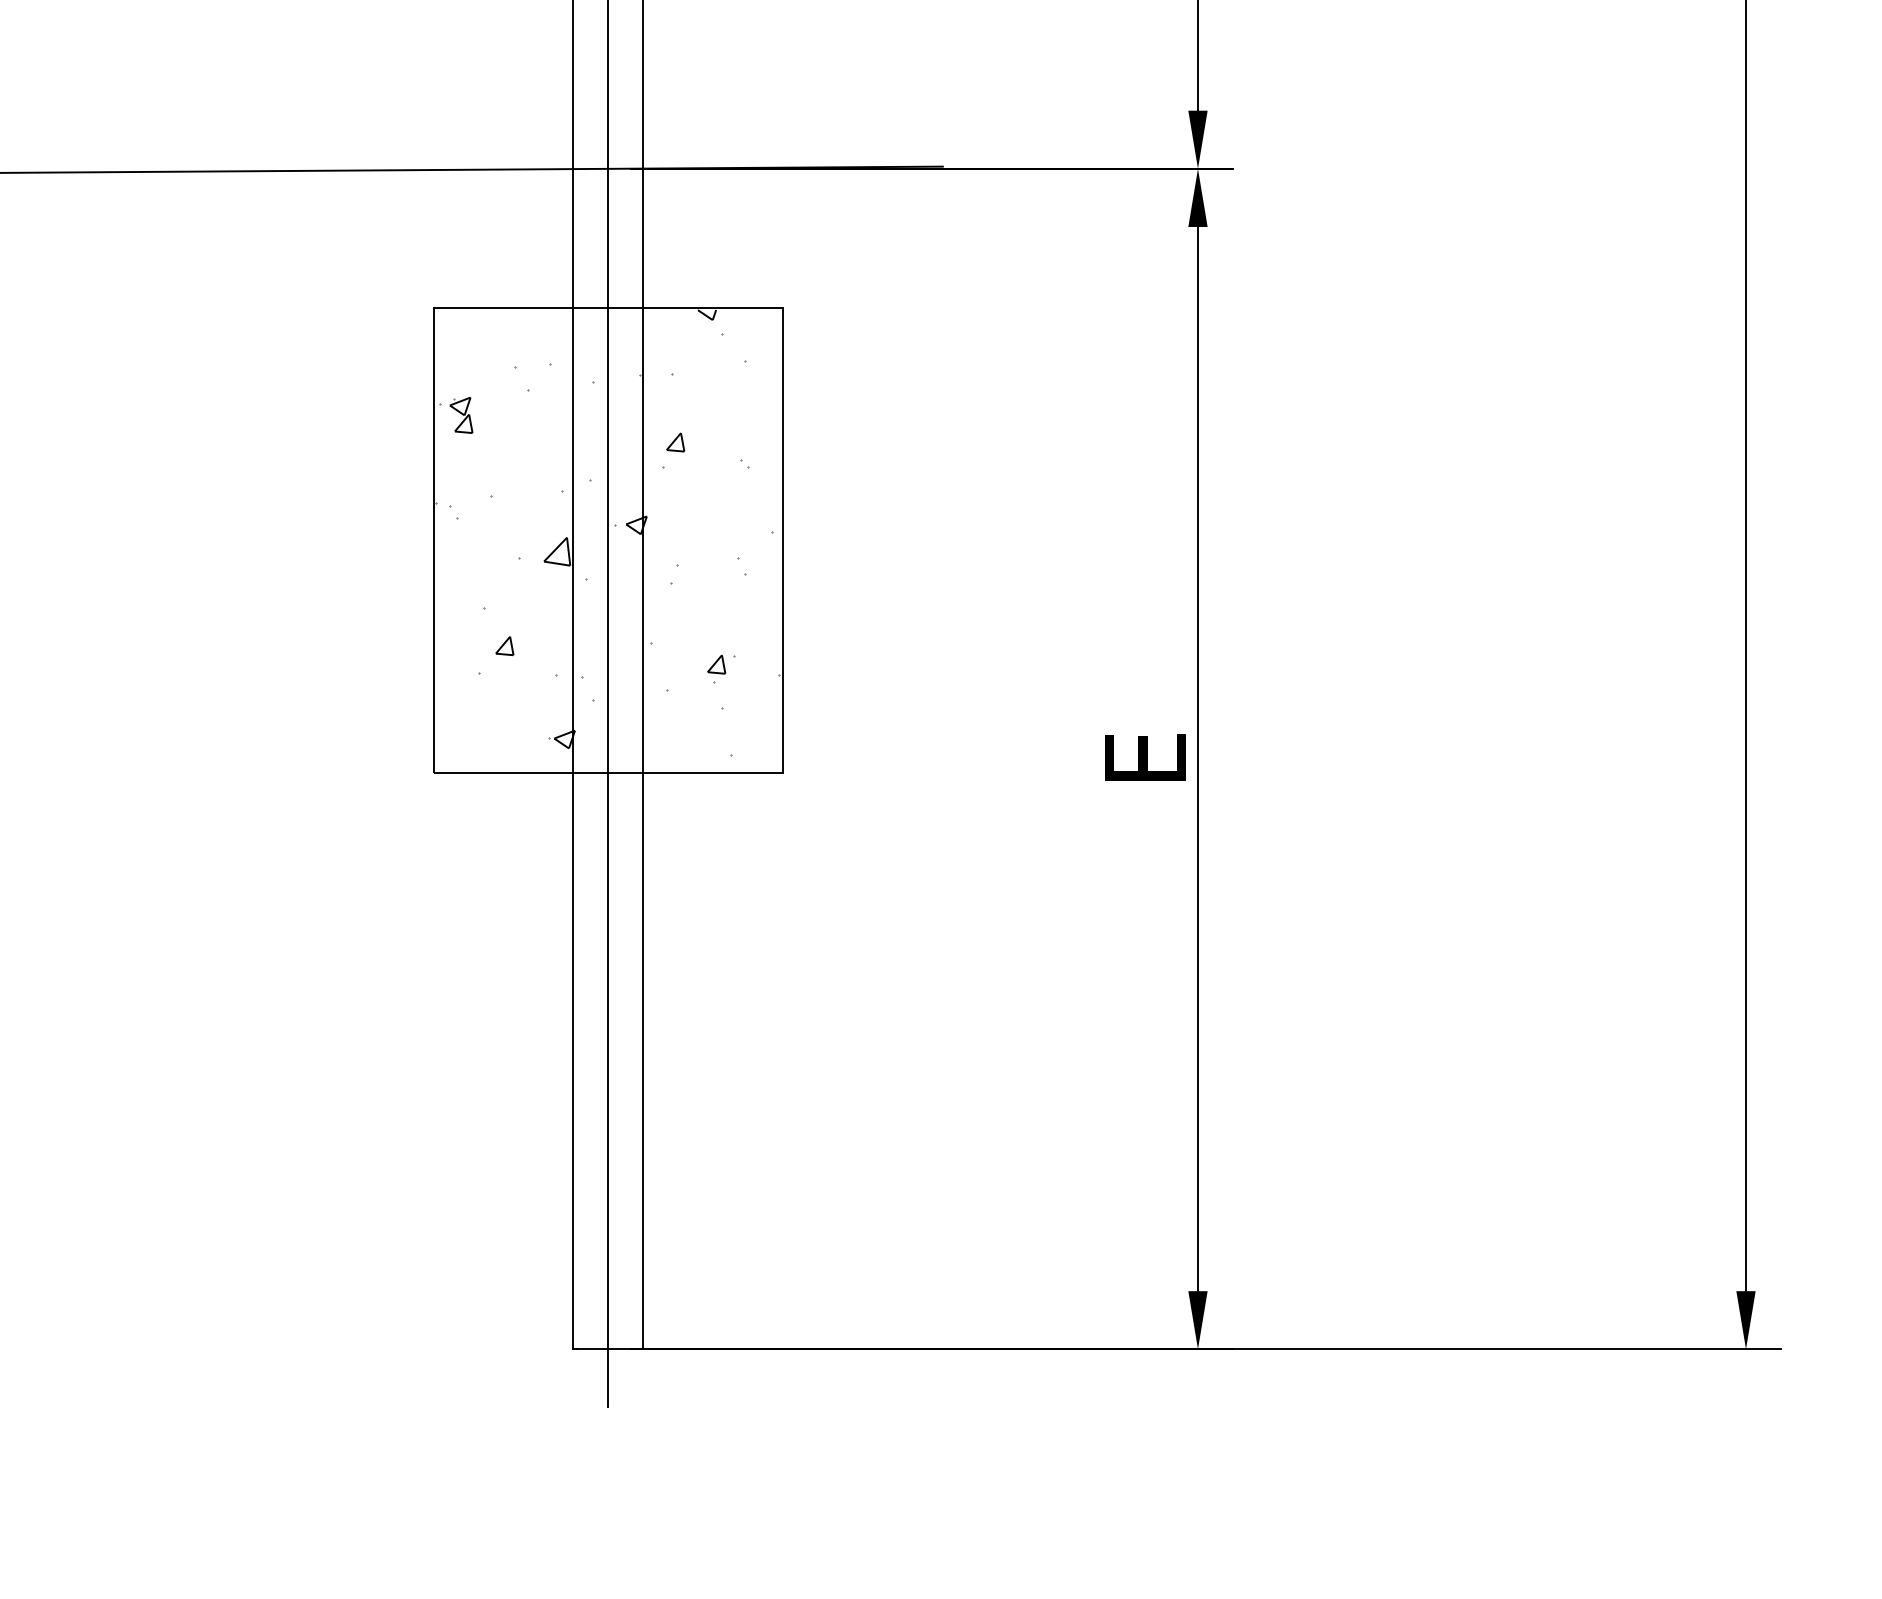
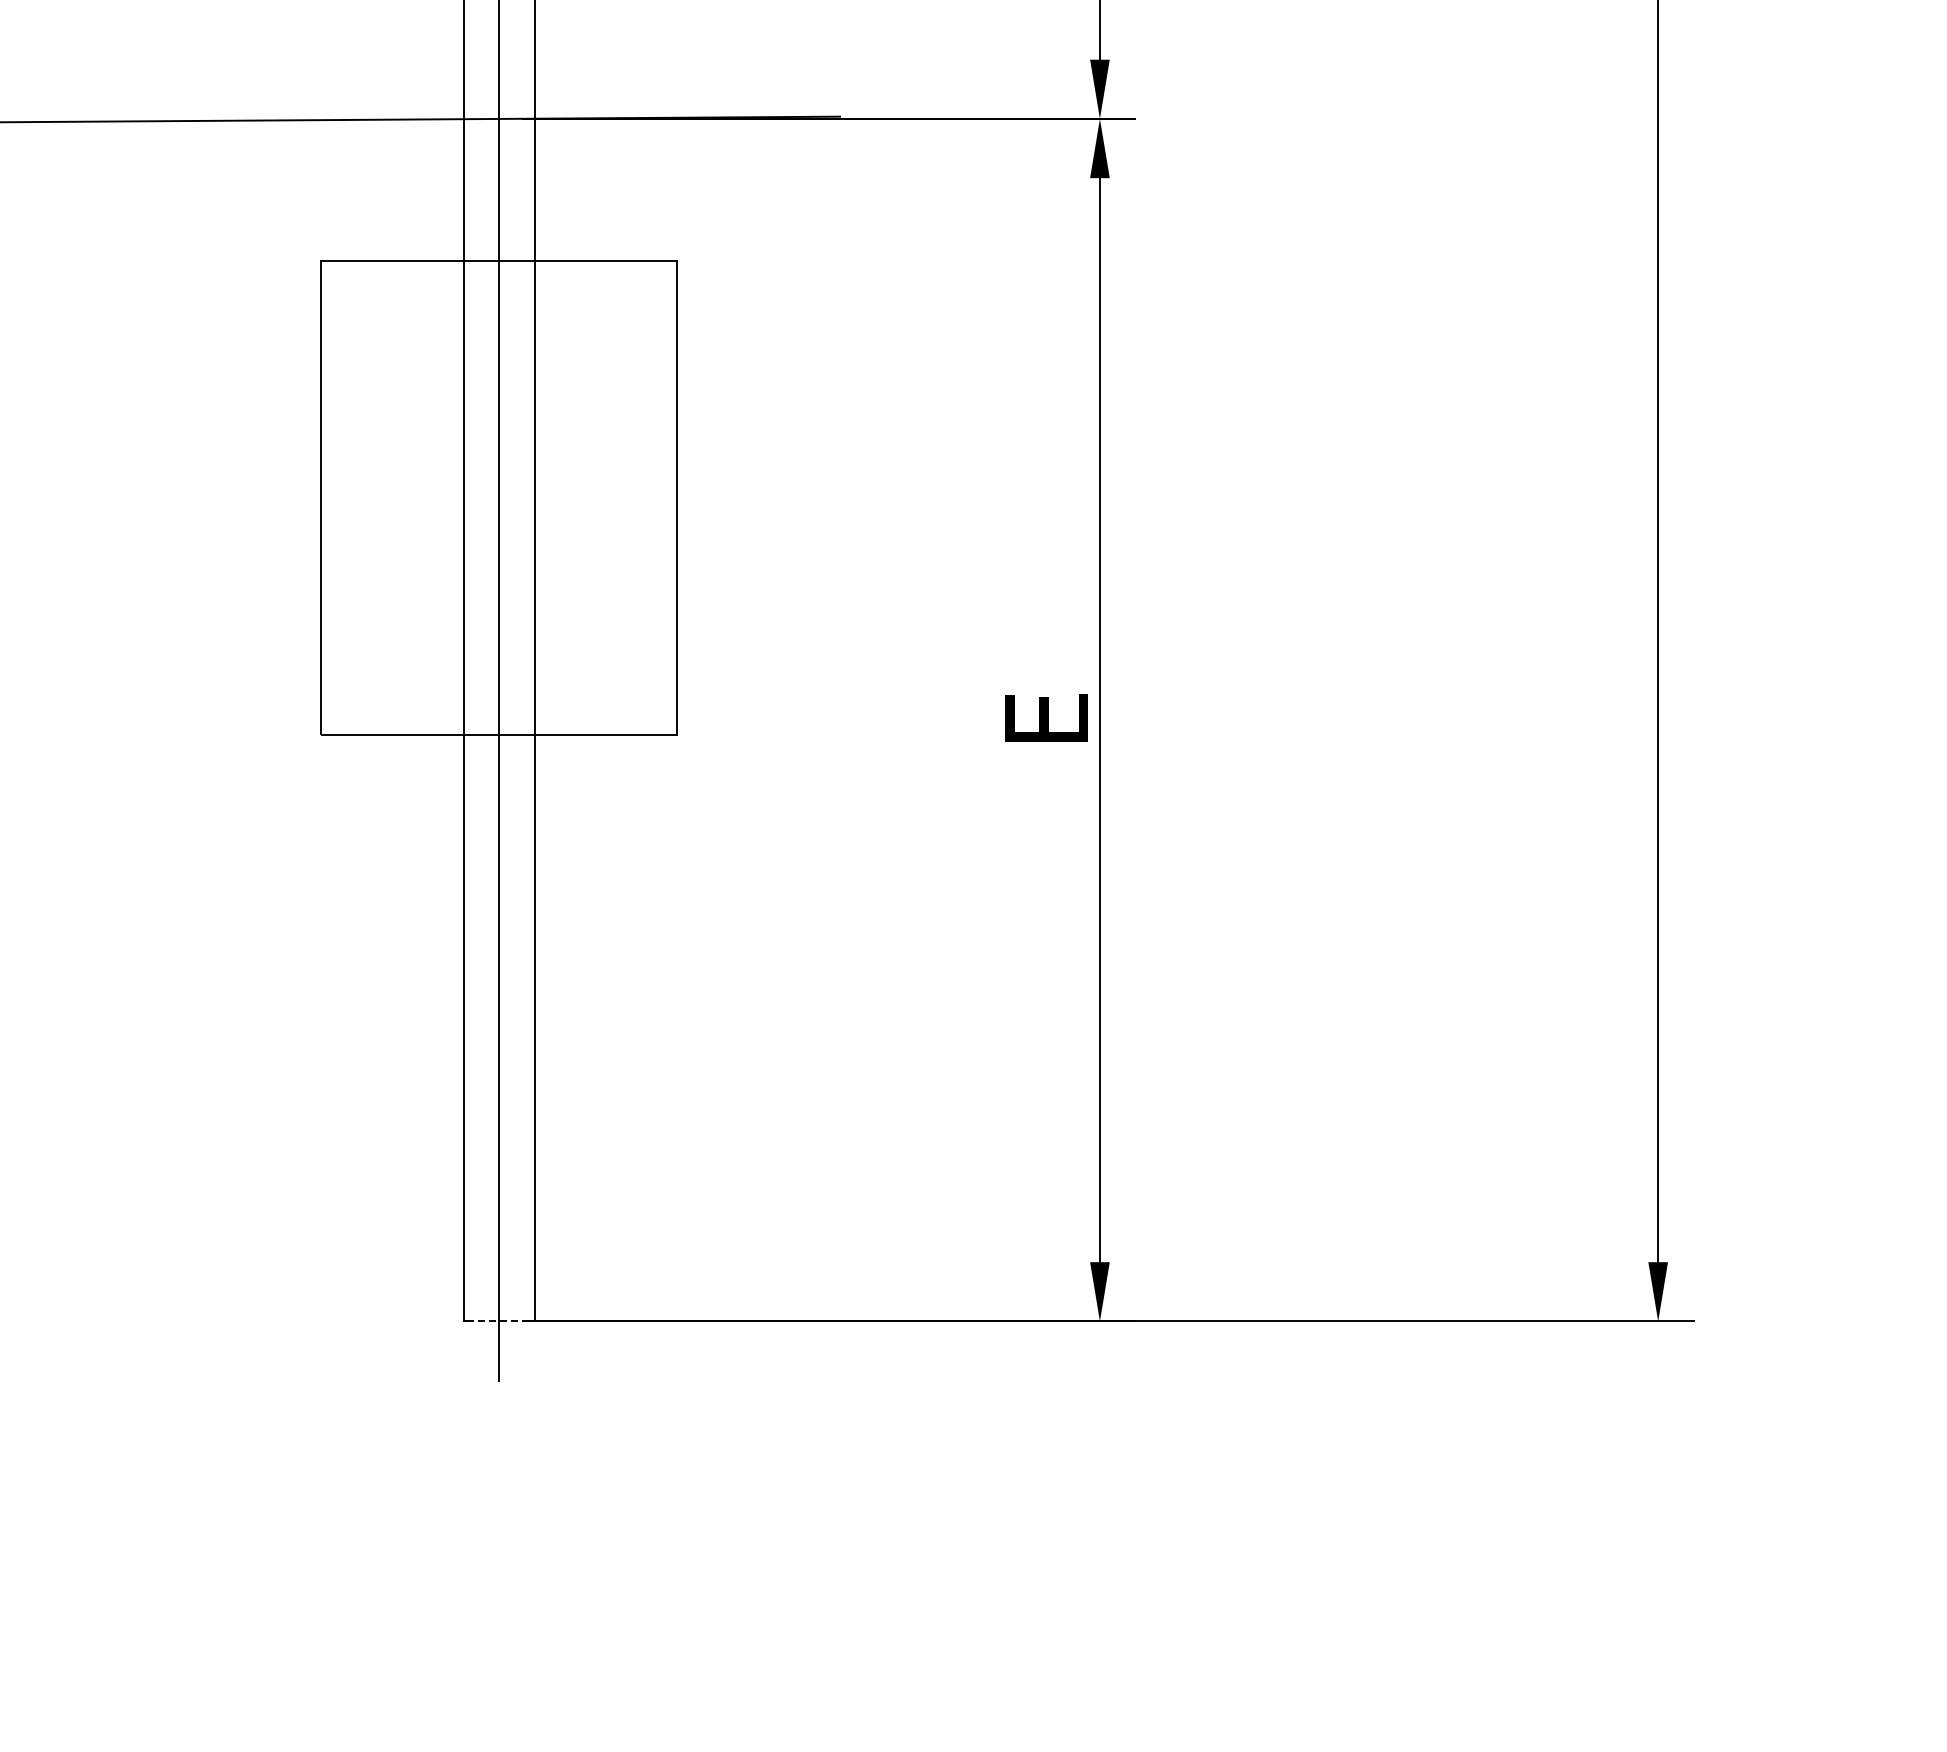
hatch: (606, 531) -> (497, 488), removed
line: (608, 1349) -> (499, 1321), solid -> dashed

